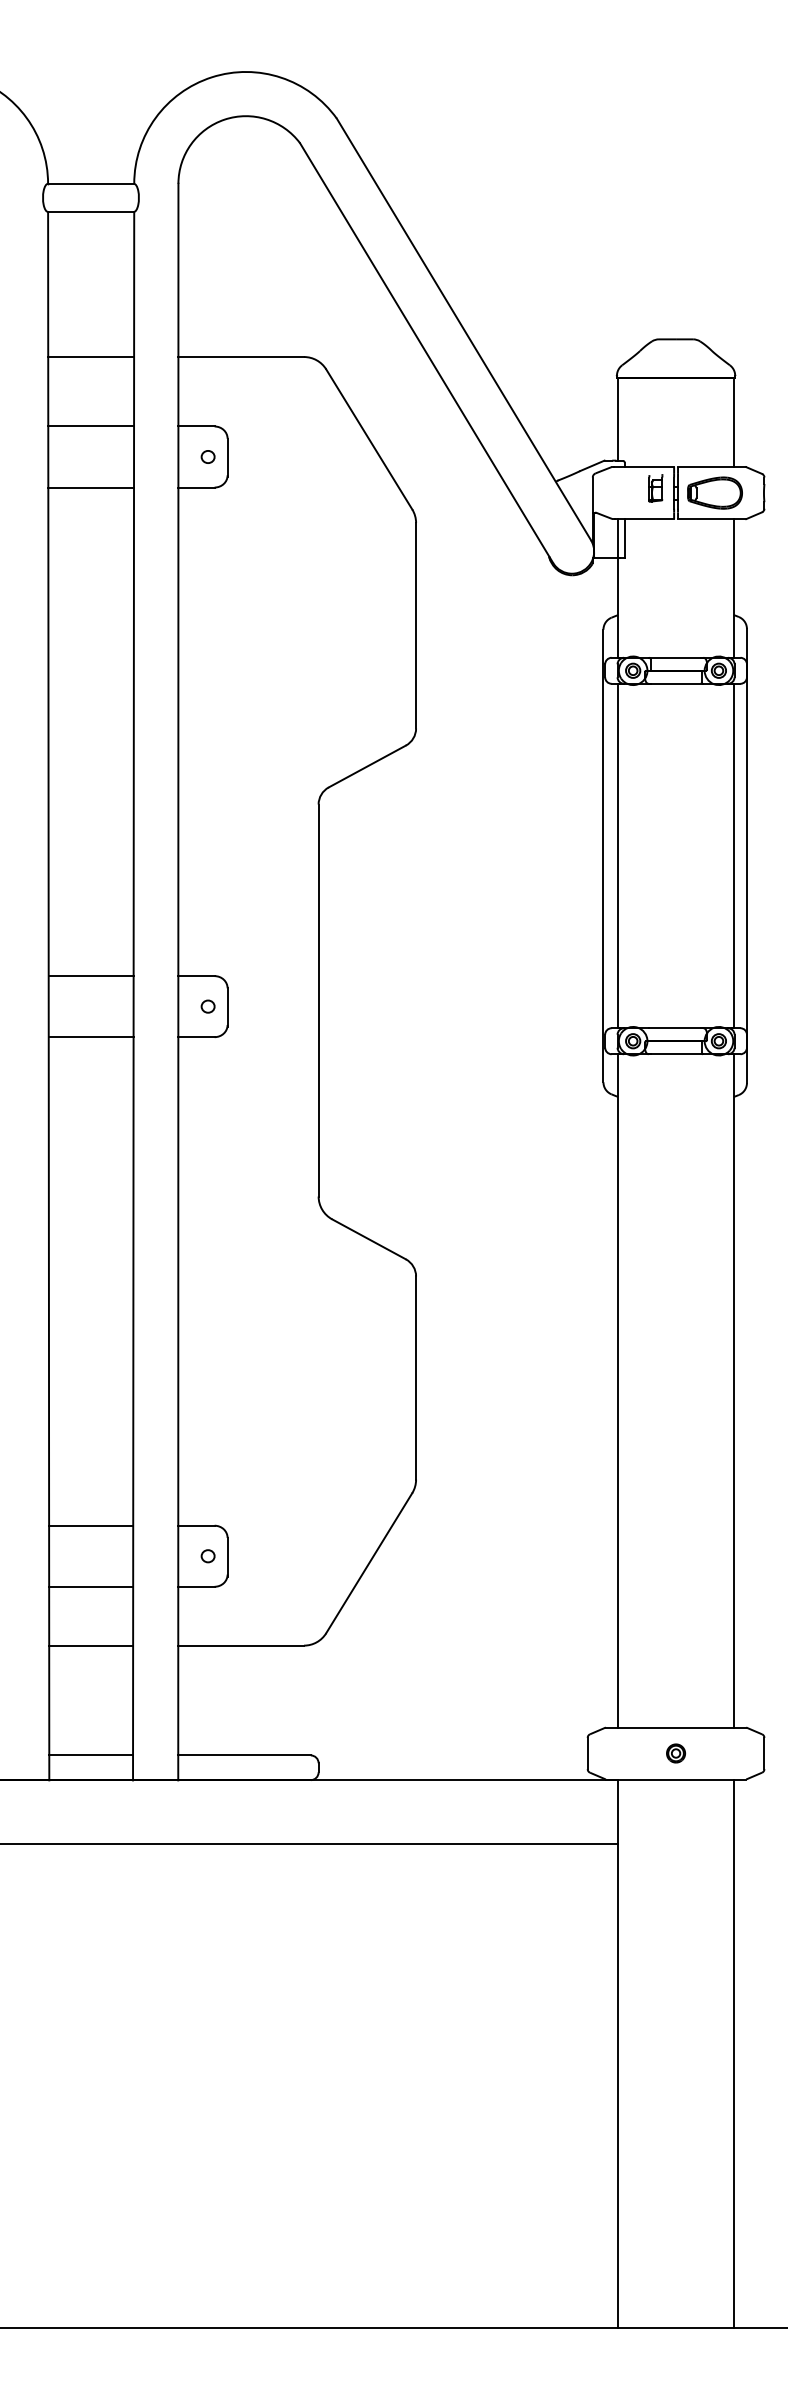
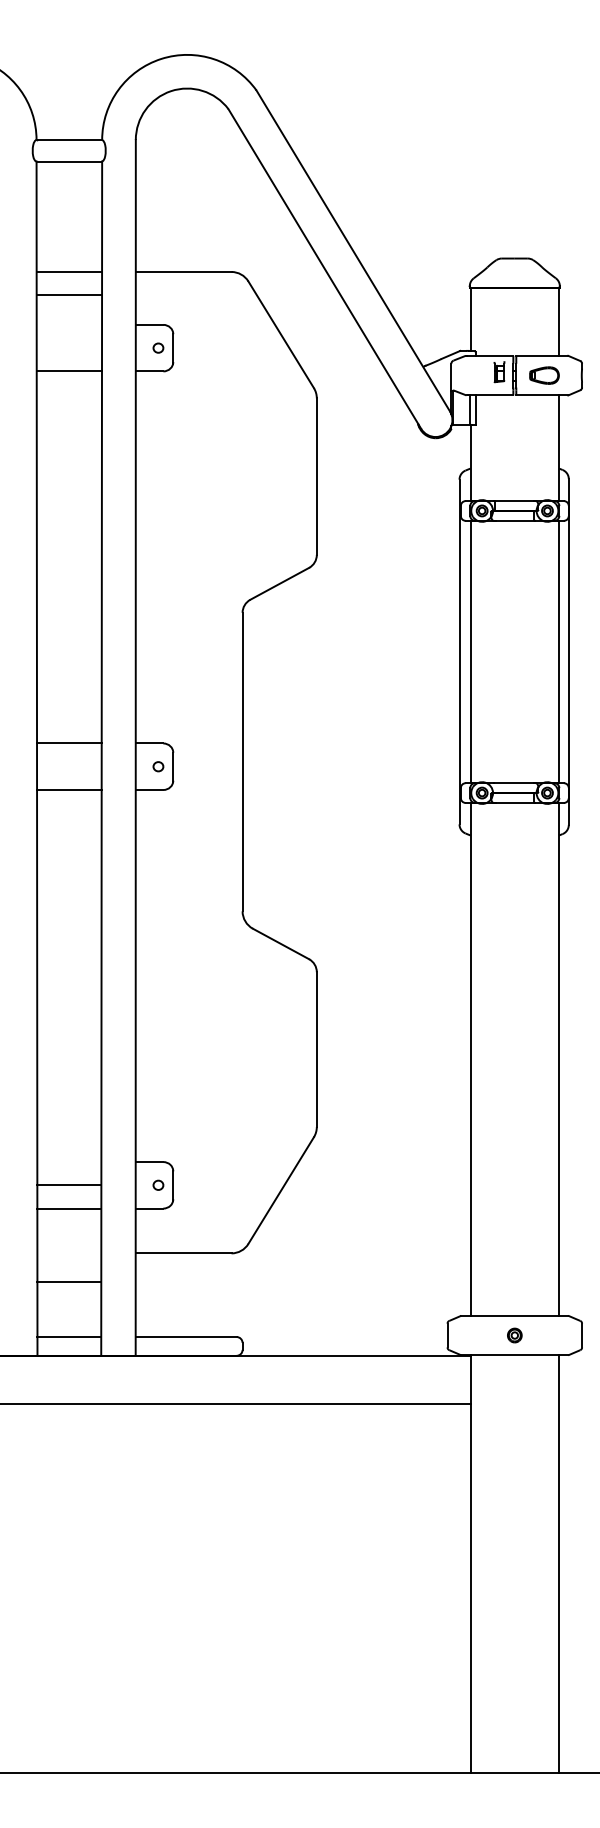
line: (91, 426) -> (69, 295), moved
part: (714, 492) -> (544, 375), size x0.7
line: (91, 1525) -> (69, 1184), moved
line: (91, 1645) -> (69, 1282), moved

